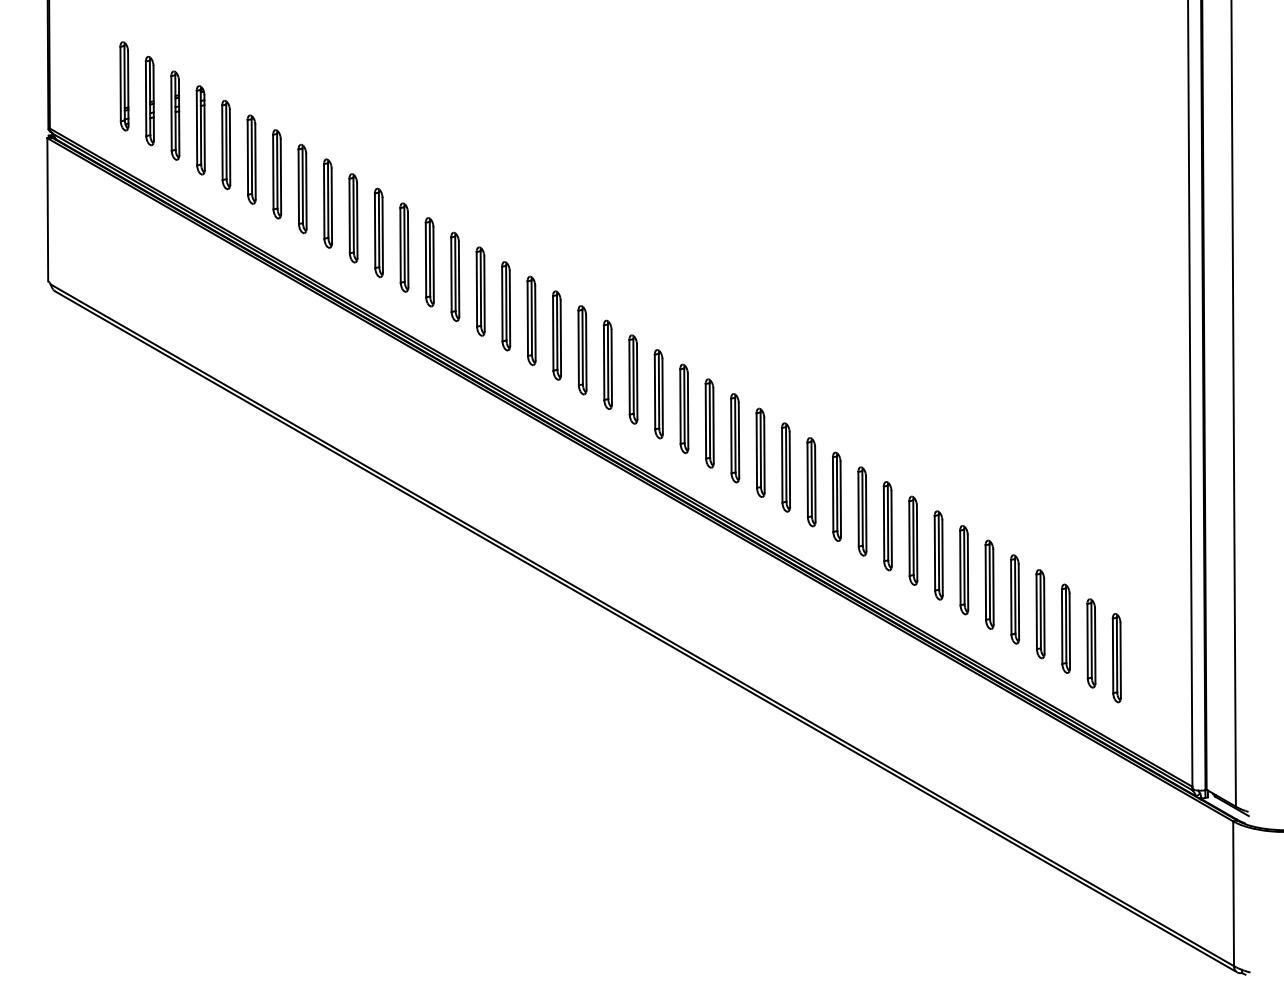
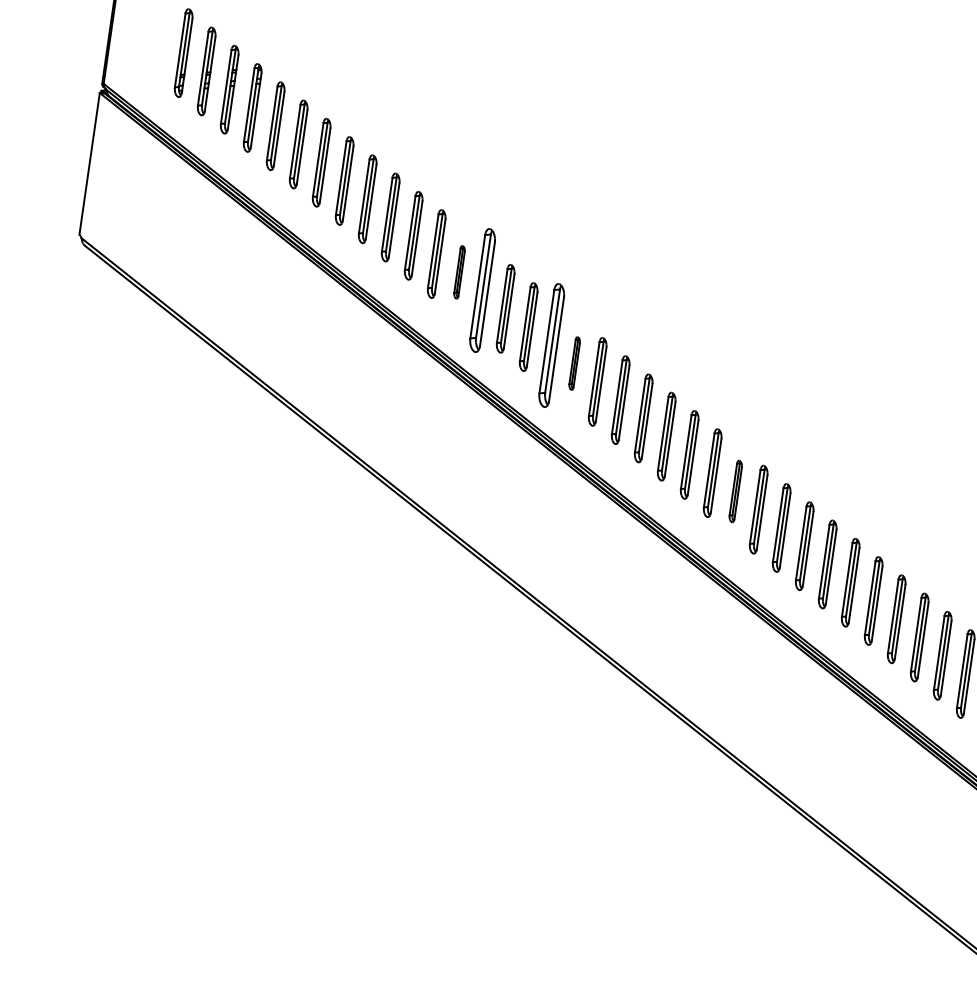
part: (429, 262) -> (459, 272), size x0.6
part: (455, 276) -> (482, 290), size x1.4
part: (531, 320) -> (551, 344), size x1.4
part: (556, 335) -> (574, 363), size x0.6
part: (735, 438) -> (735, 491), size x0.7

